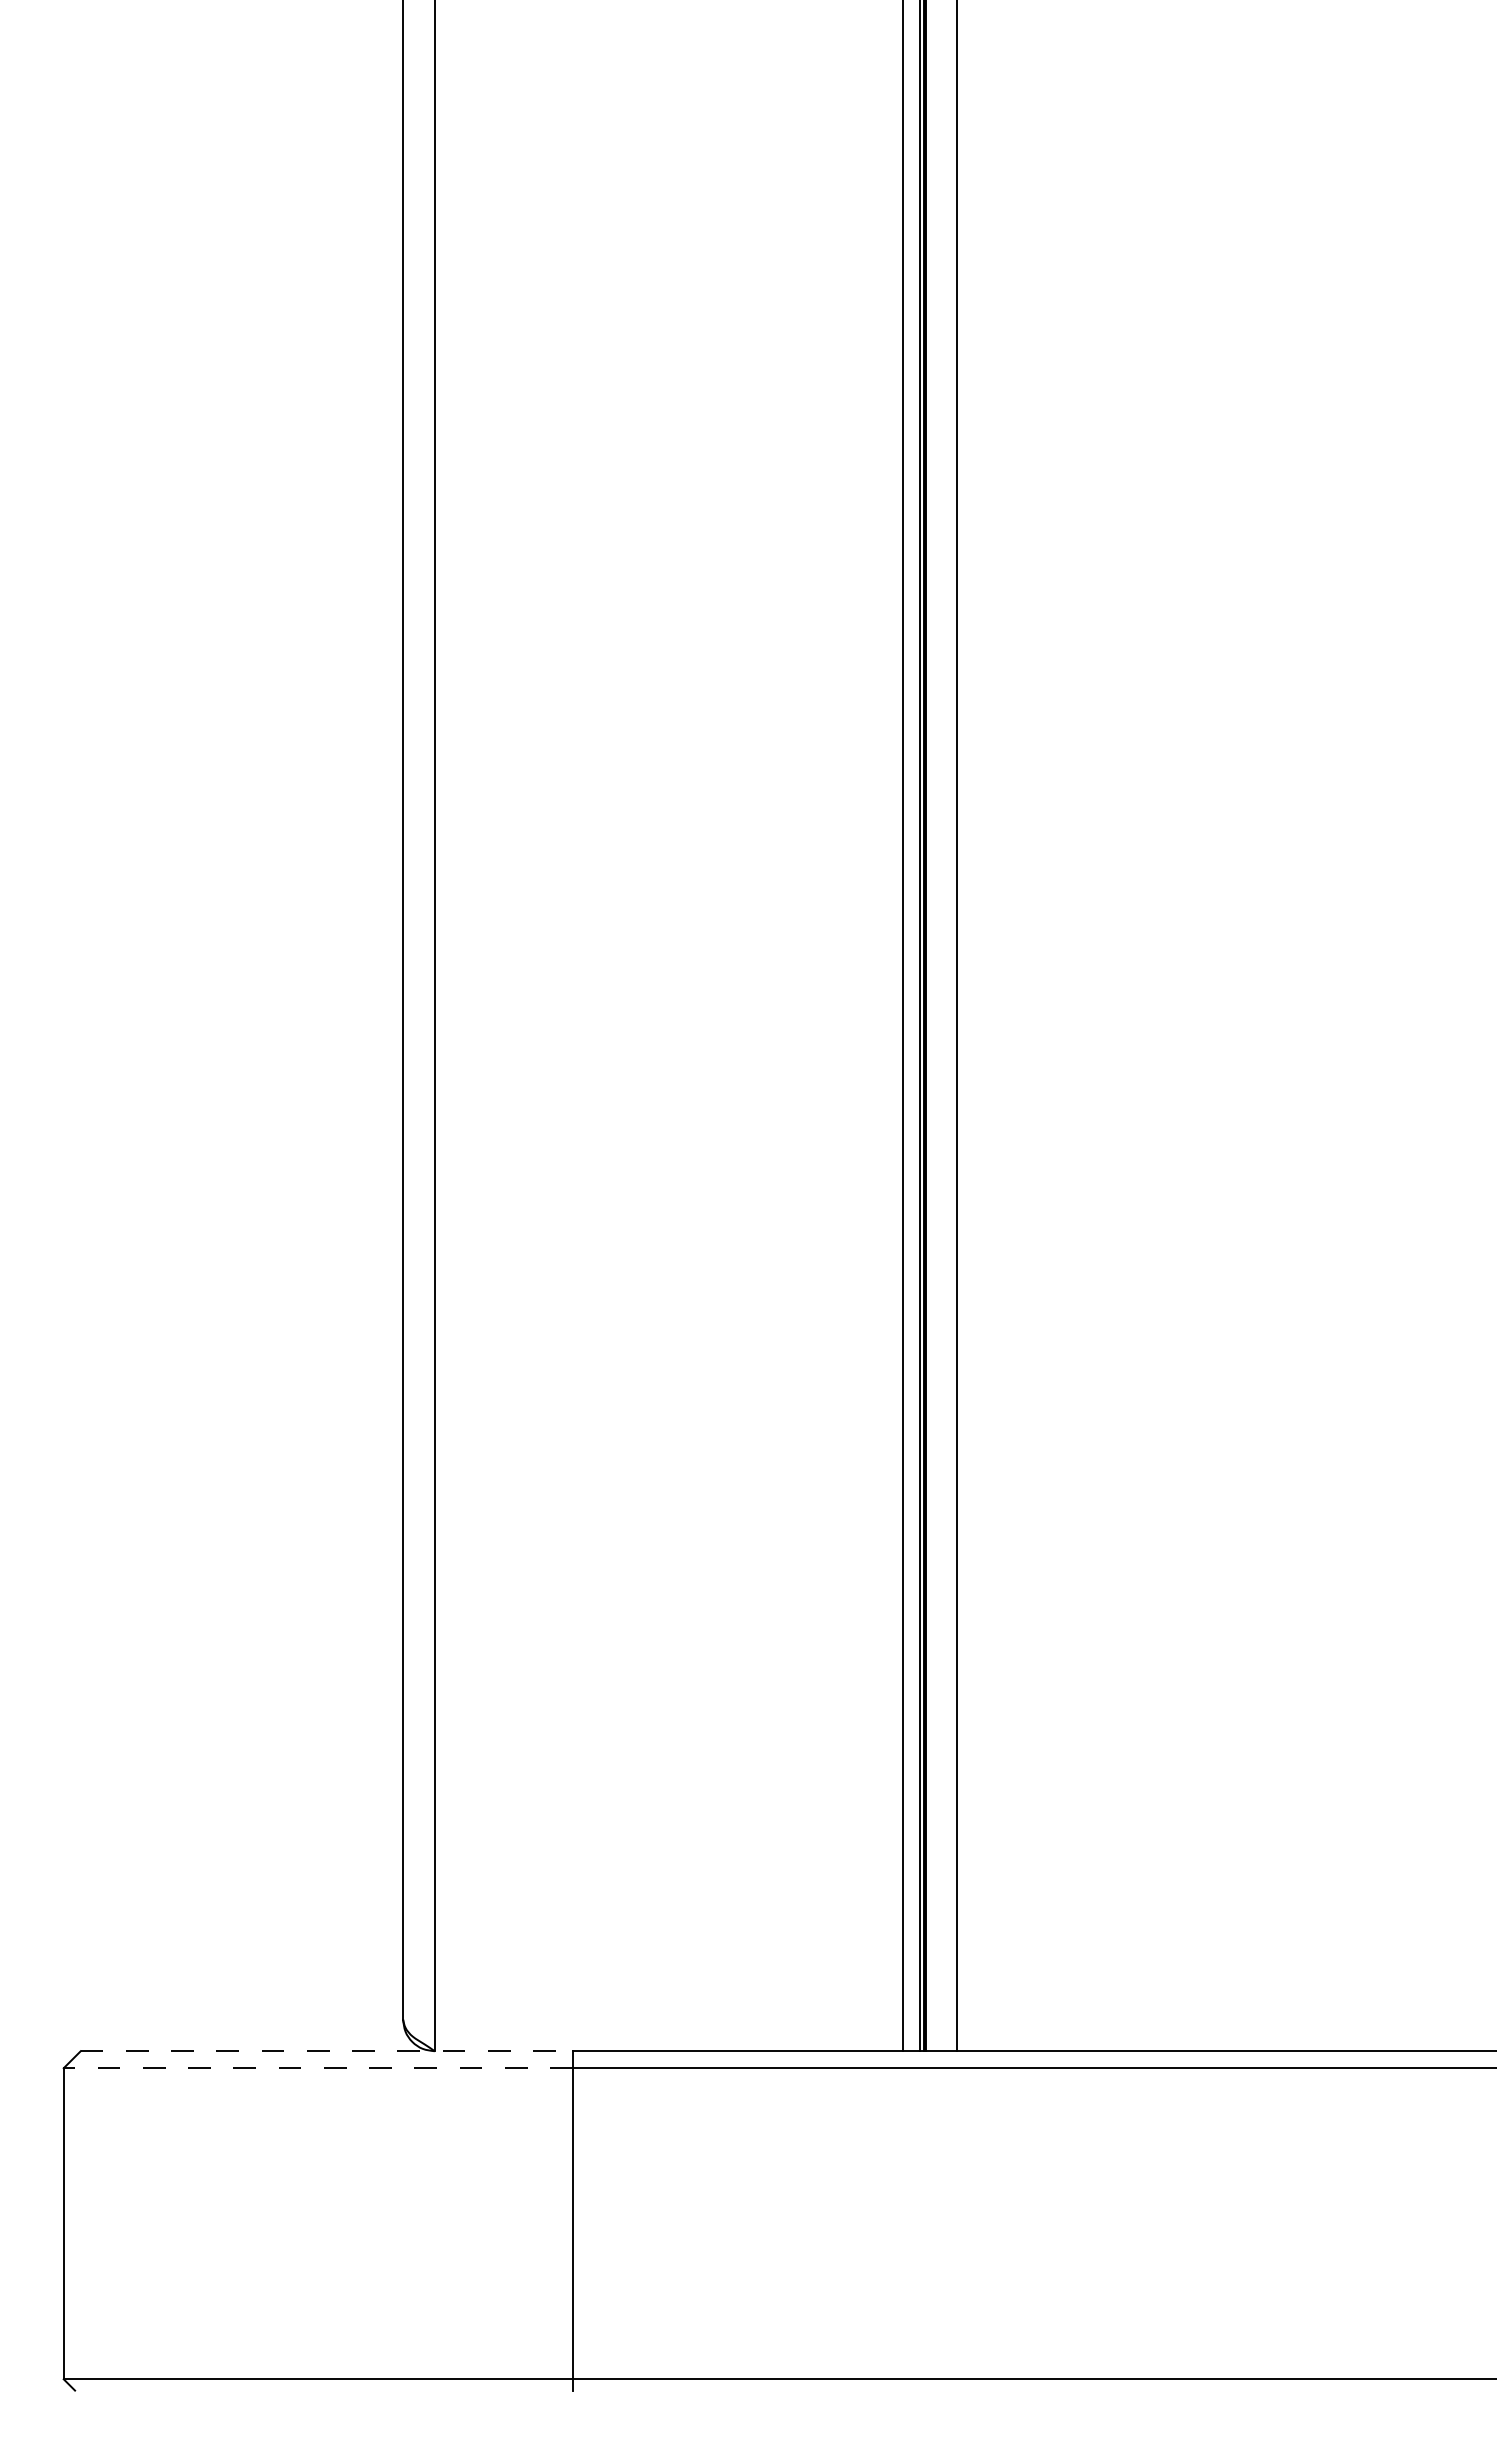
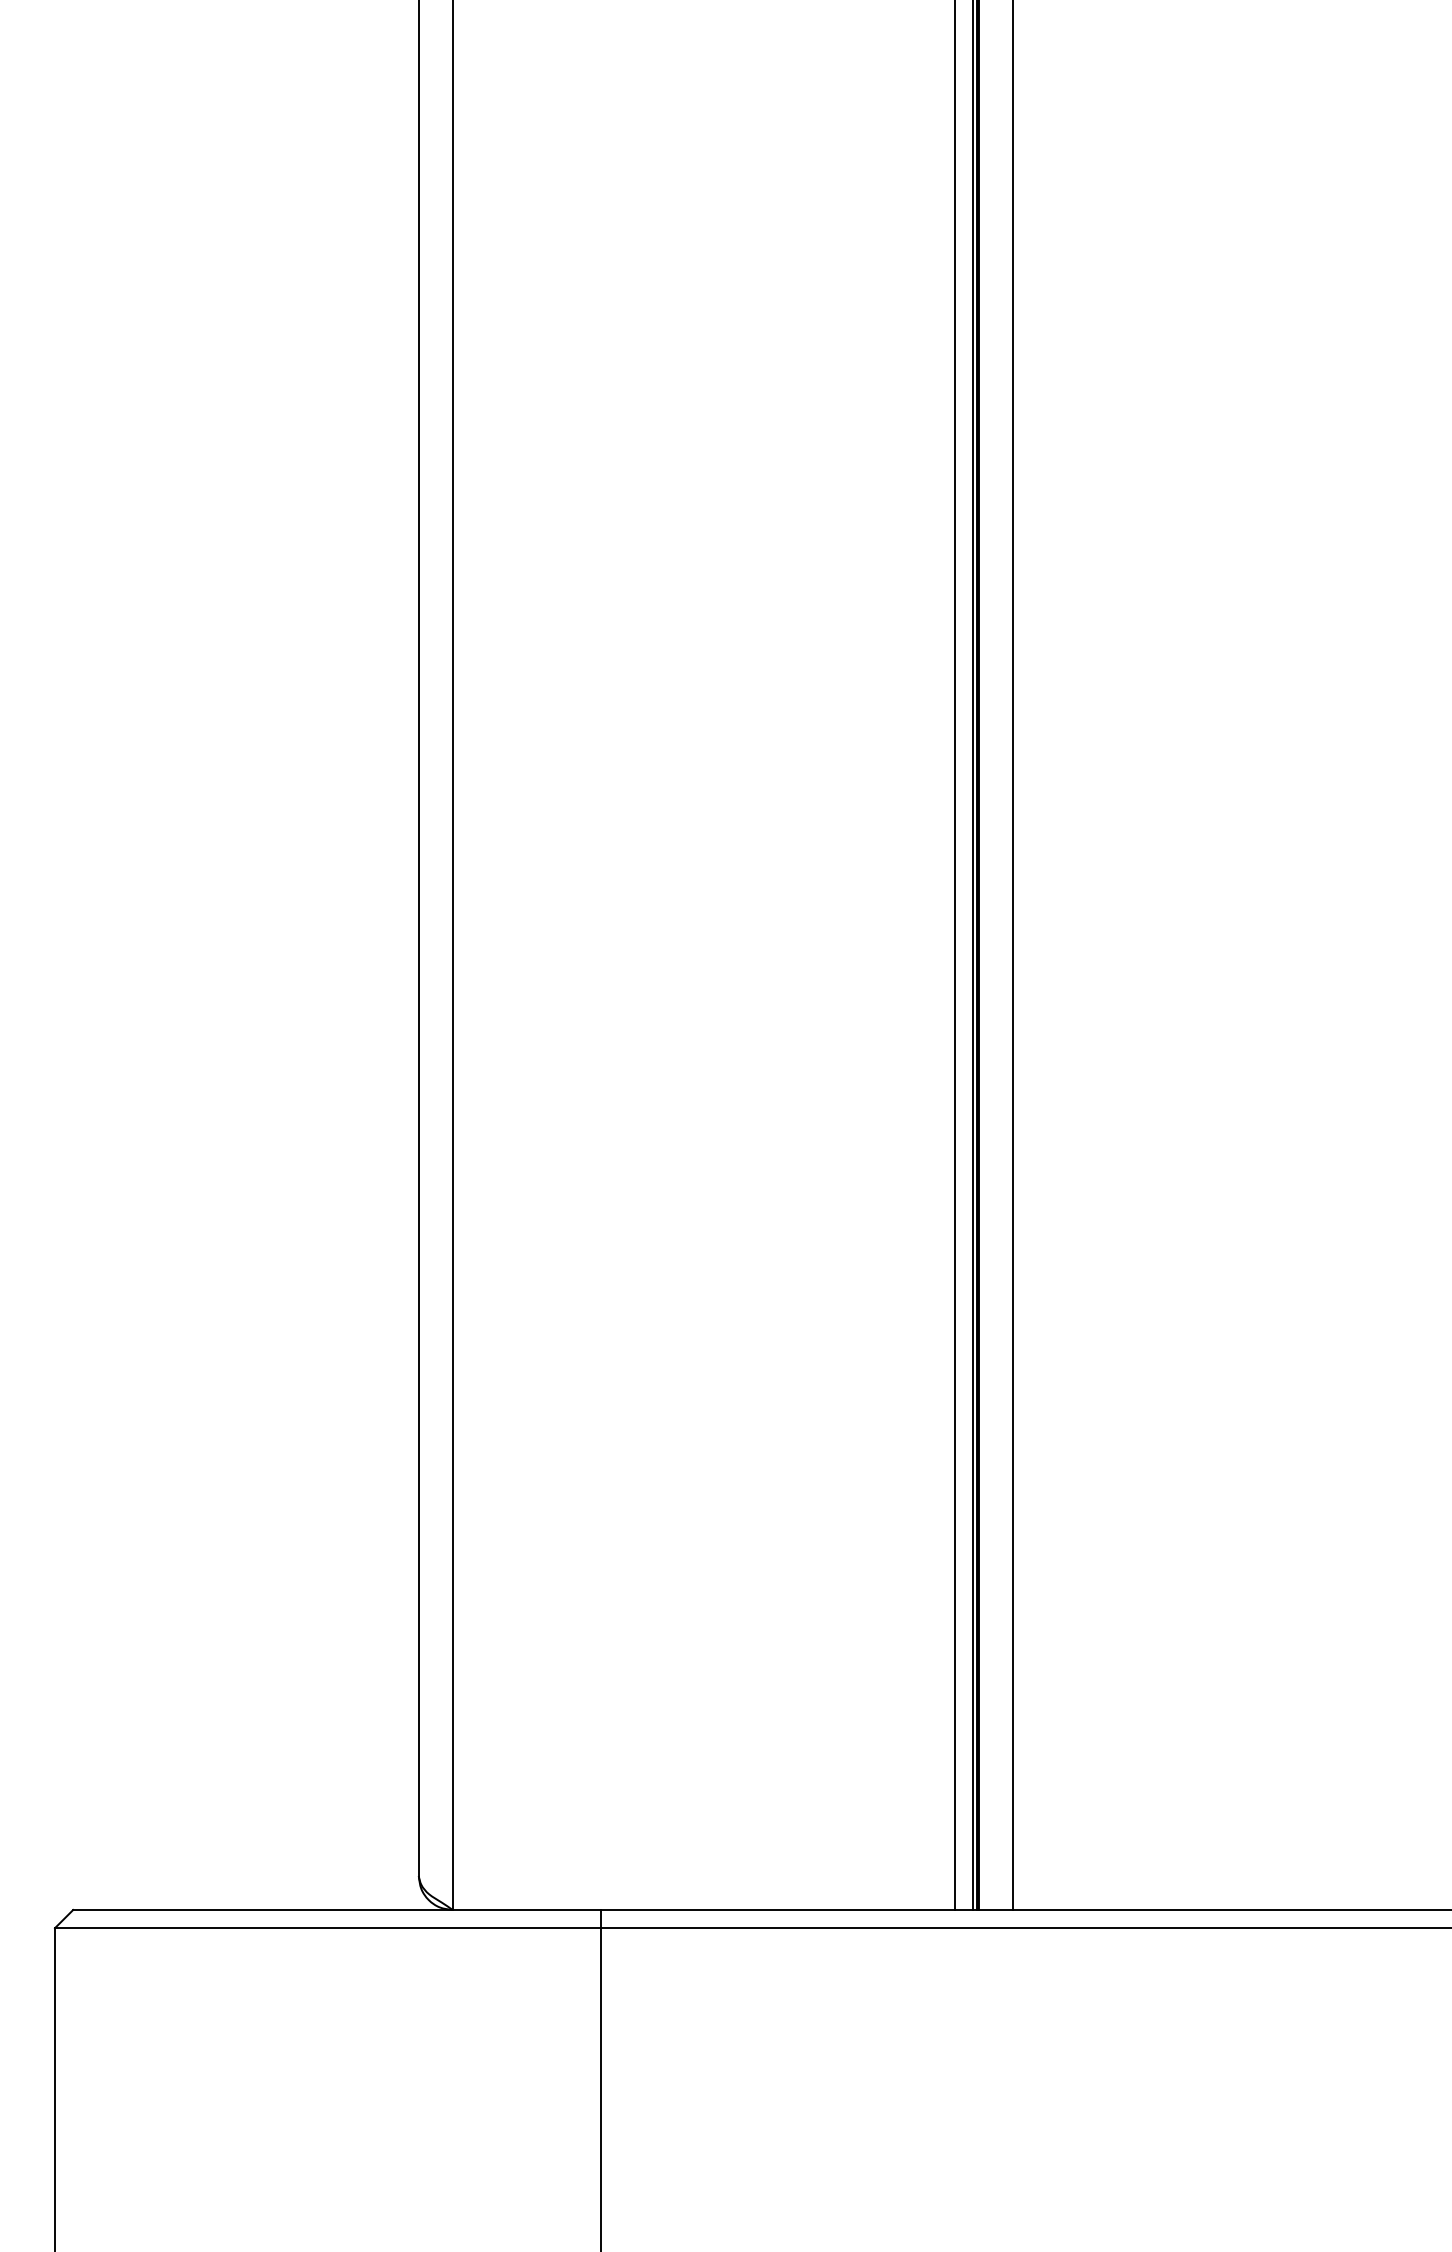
line: (327, 2051) -> (337, 1910), dashed -> solid
line: (318, 2068) -> (328, 1928), dashed -> solid

